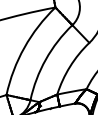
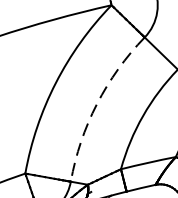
arc: (45, 59) -> (96, 103), solid -> dashed

